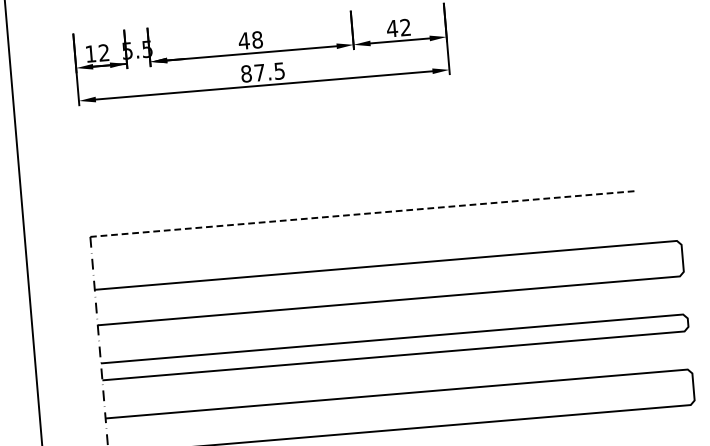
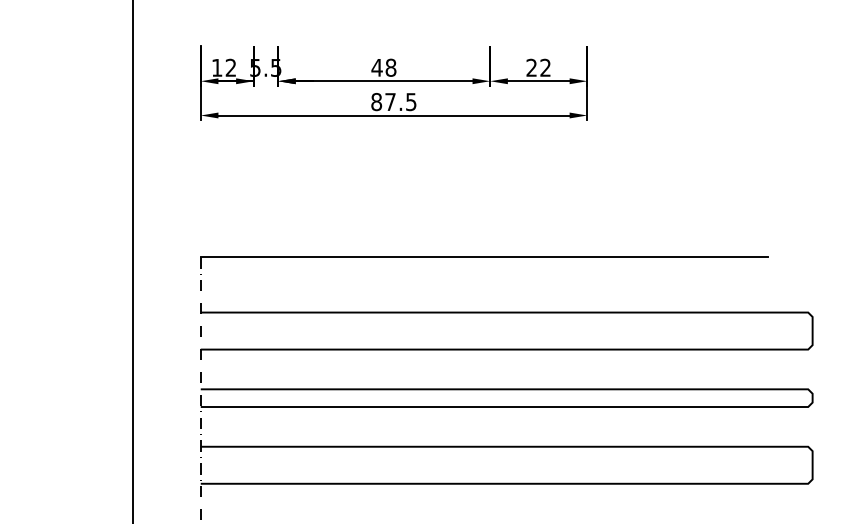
text: (392, 28) -> (531, 67), 42 -> 22
line: (362, 214) -> (484, 257), dashed -> solid

